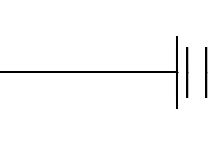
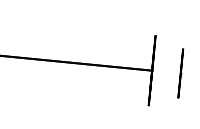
line: (187, 72) -> (162, 71), removed

